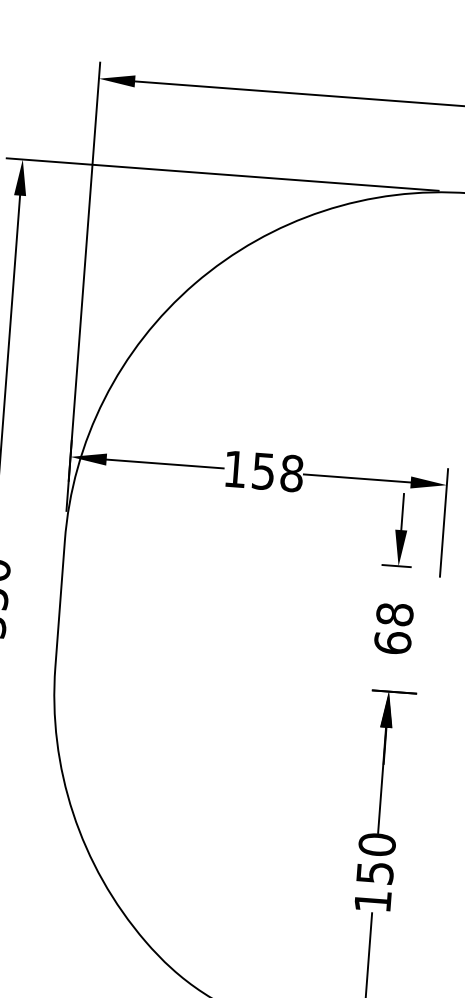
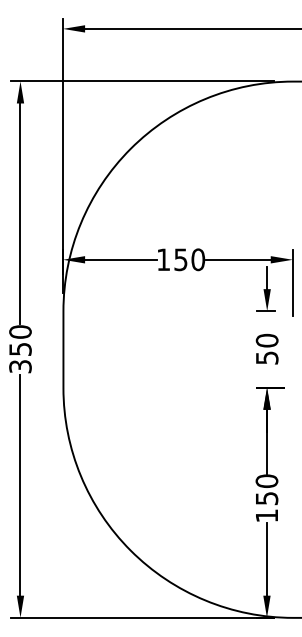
text: (292, 473) -> (198, 259), 158 -> 150
text: (392, 627) -> (266, 348), 68 -> 50

